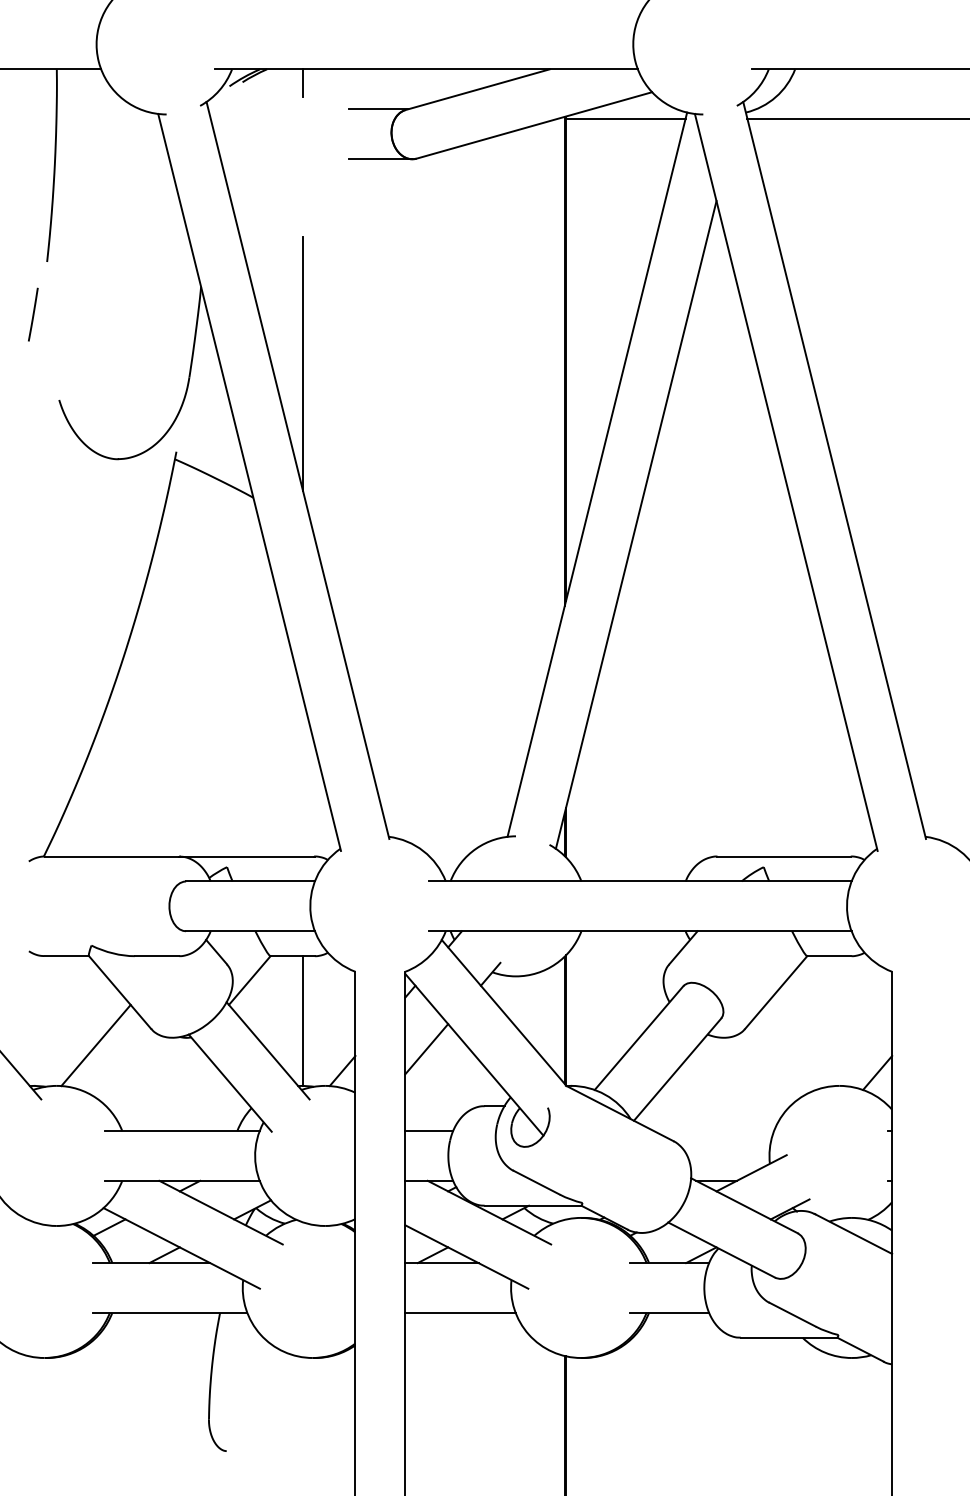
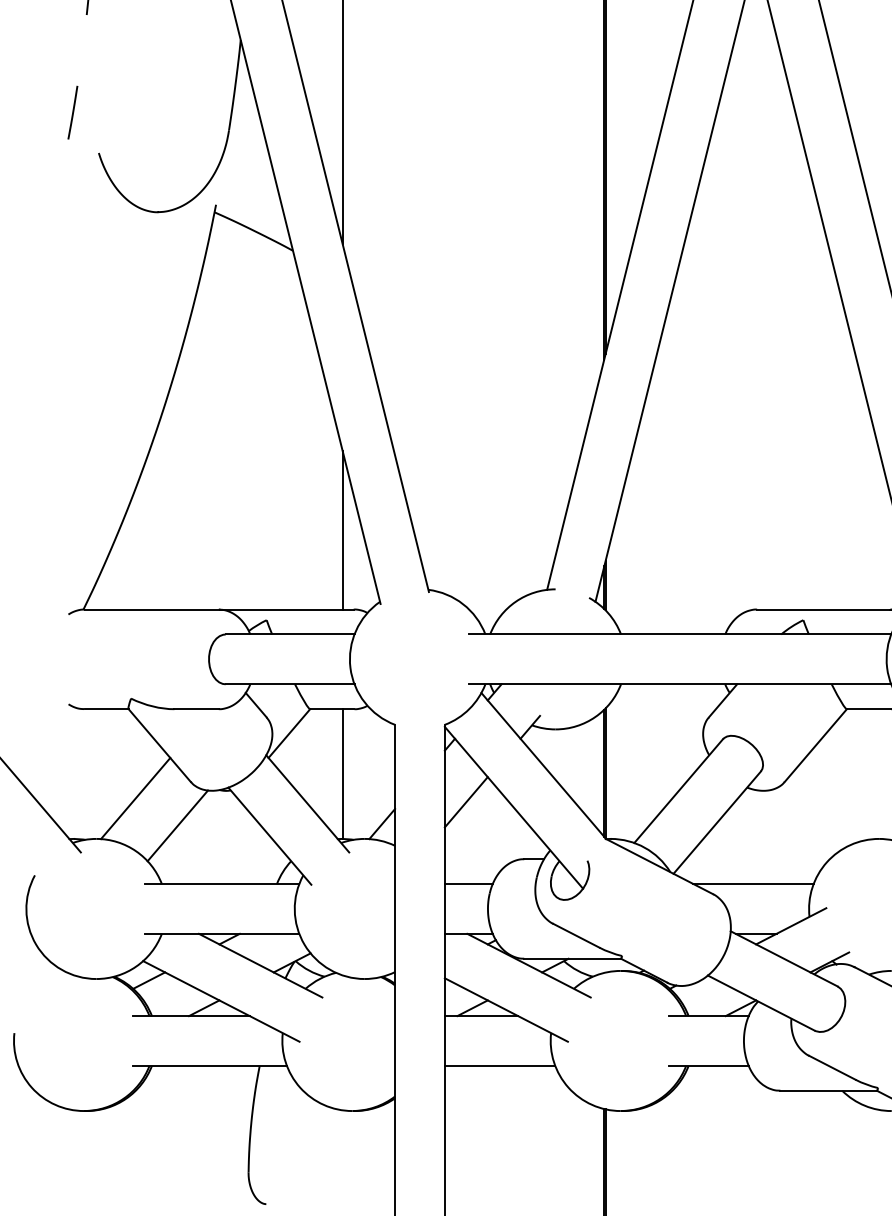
line: (33, 314) -> (73, 112), moved
line: (303, 777) -> (343, 530), added
line: (138, 1072) -> (178, 825), added
line: (713, 1131) -> (753, 884), added

